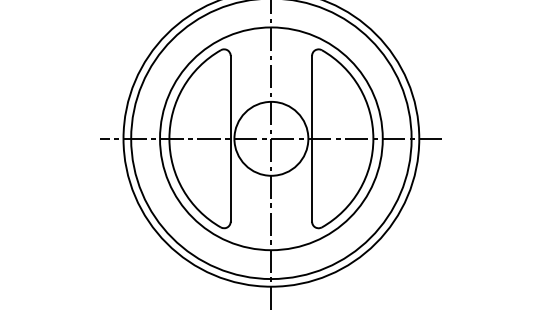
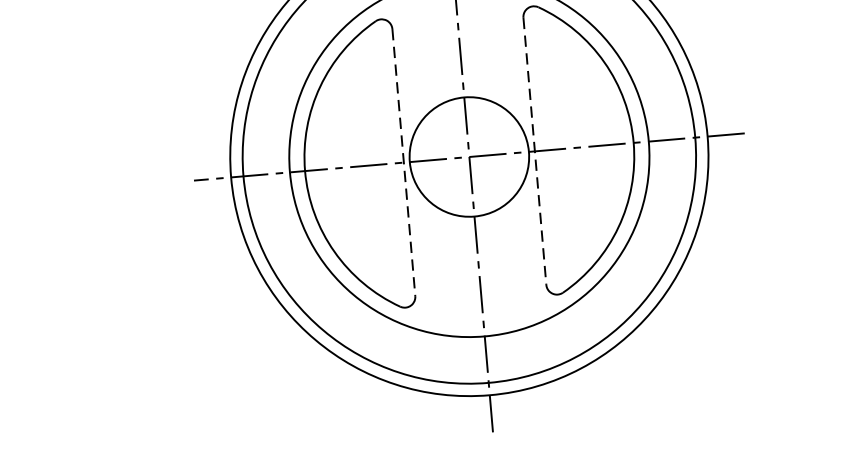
line: (230, 138) -> (403, 162), solid -> dashed
line: (312, 138) -> (535, 150), solid -> dashed

